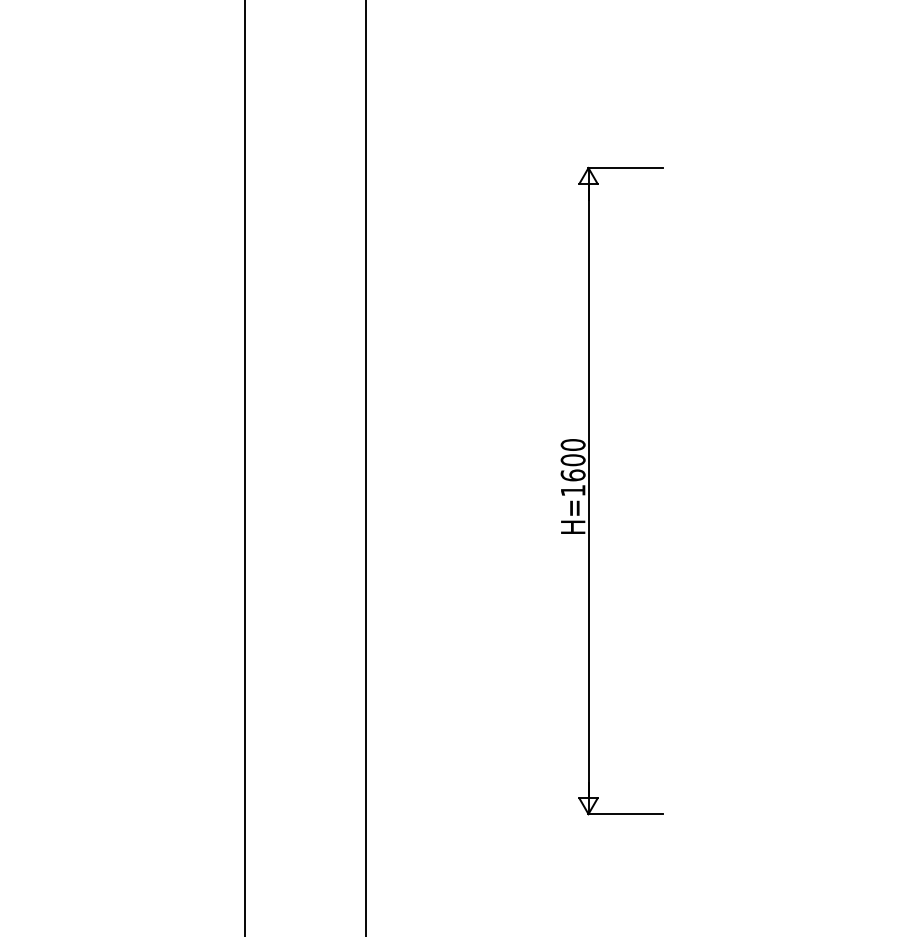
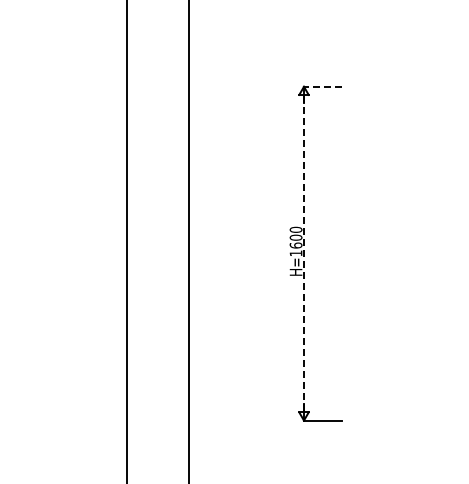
line: (624, 167) -> (322, 86), solid -> dashed
line: (589, 490) -> (304, 253), solid -> dashed

